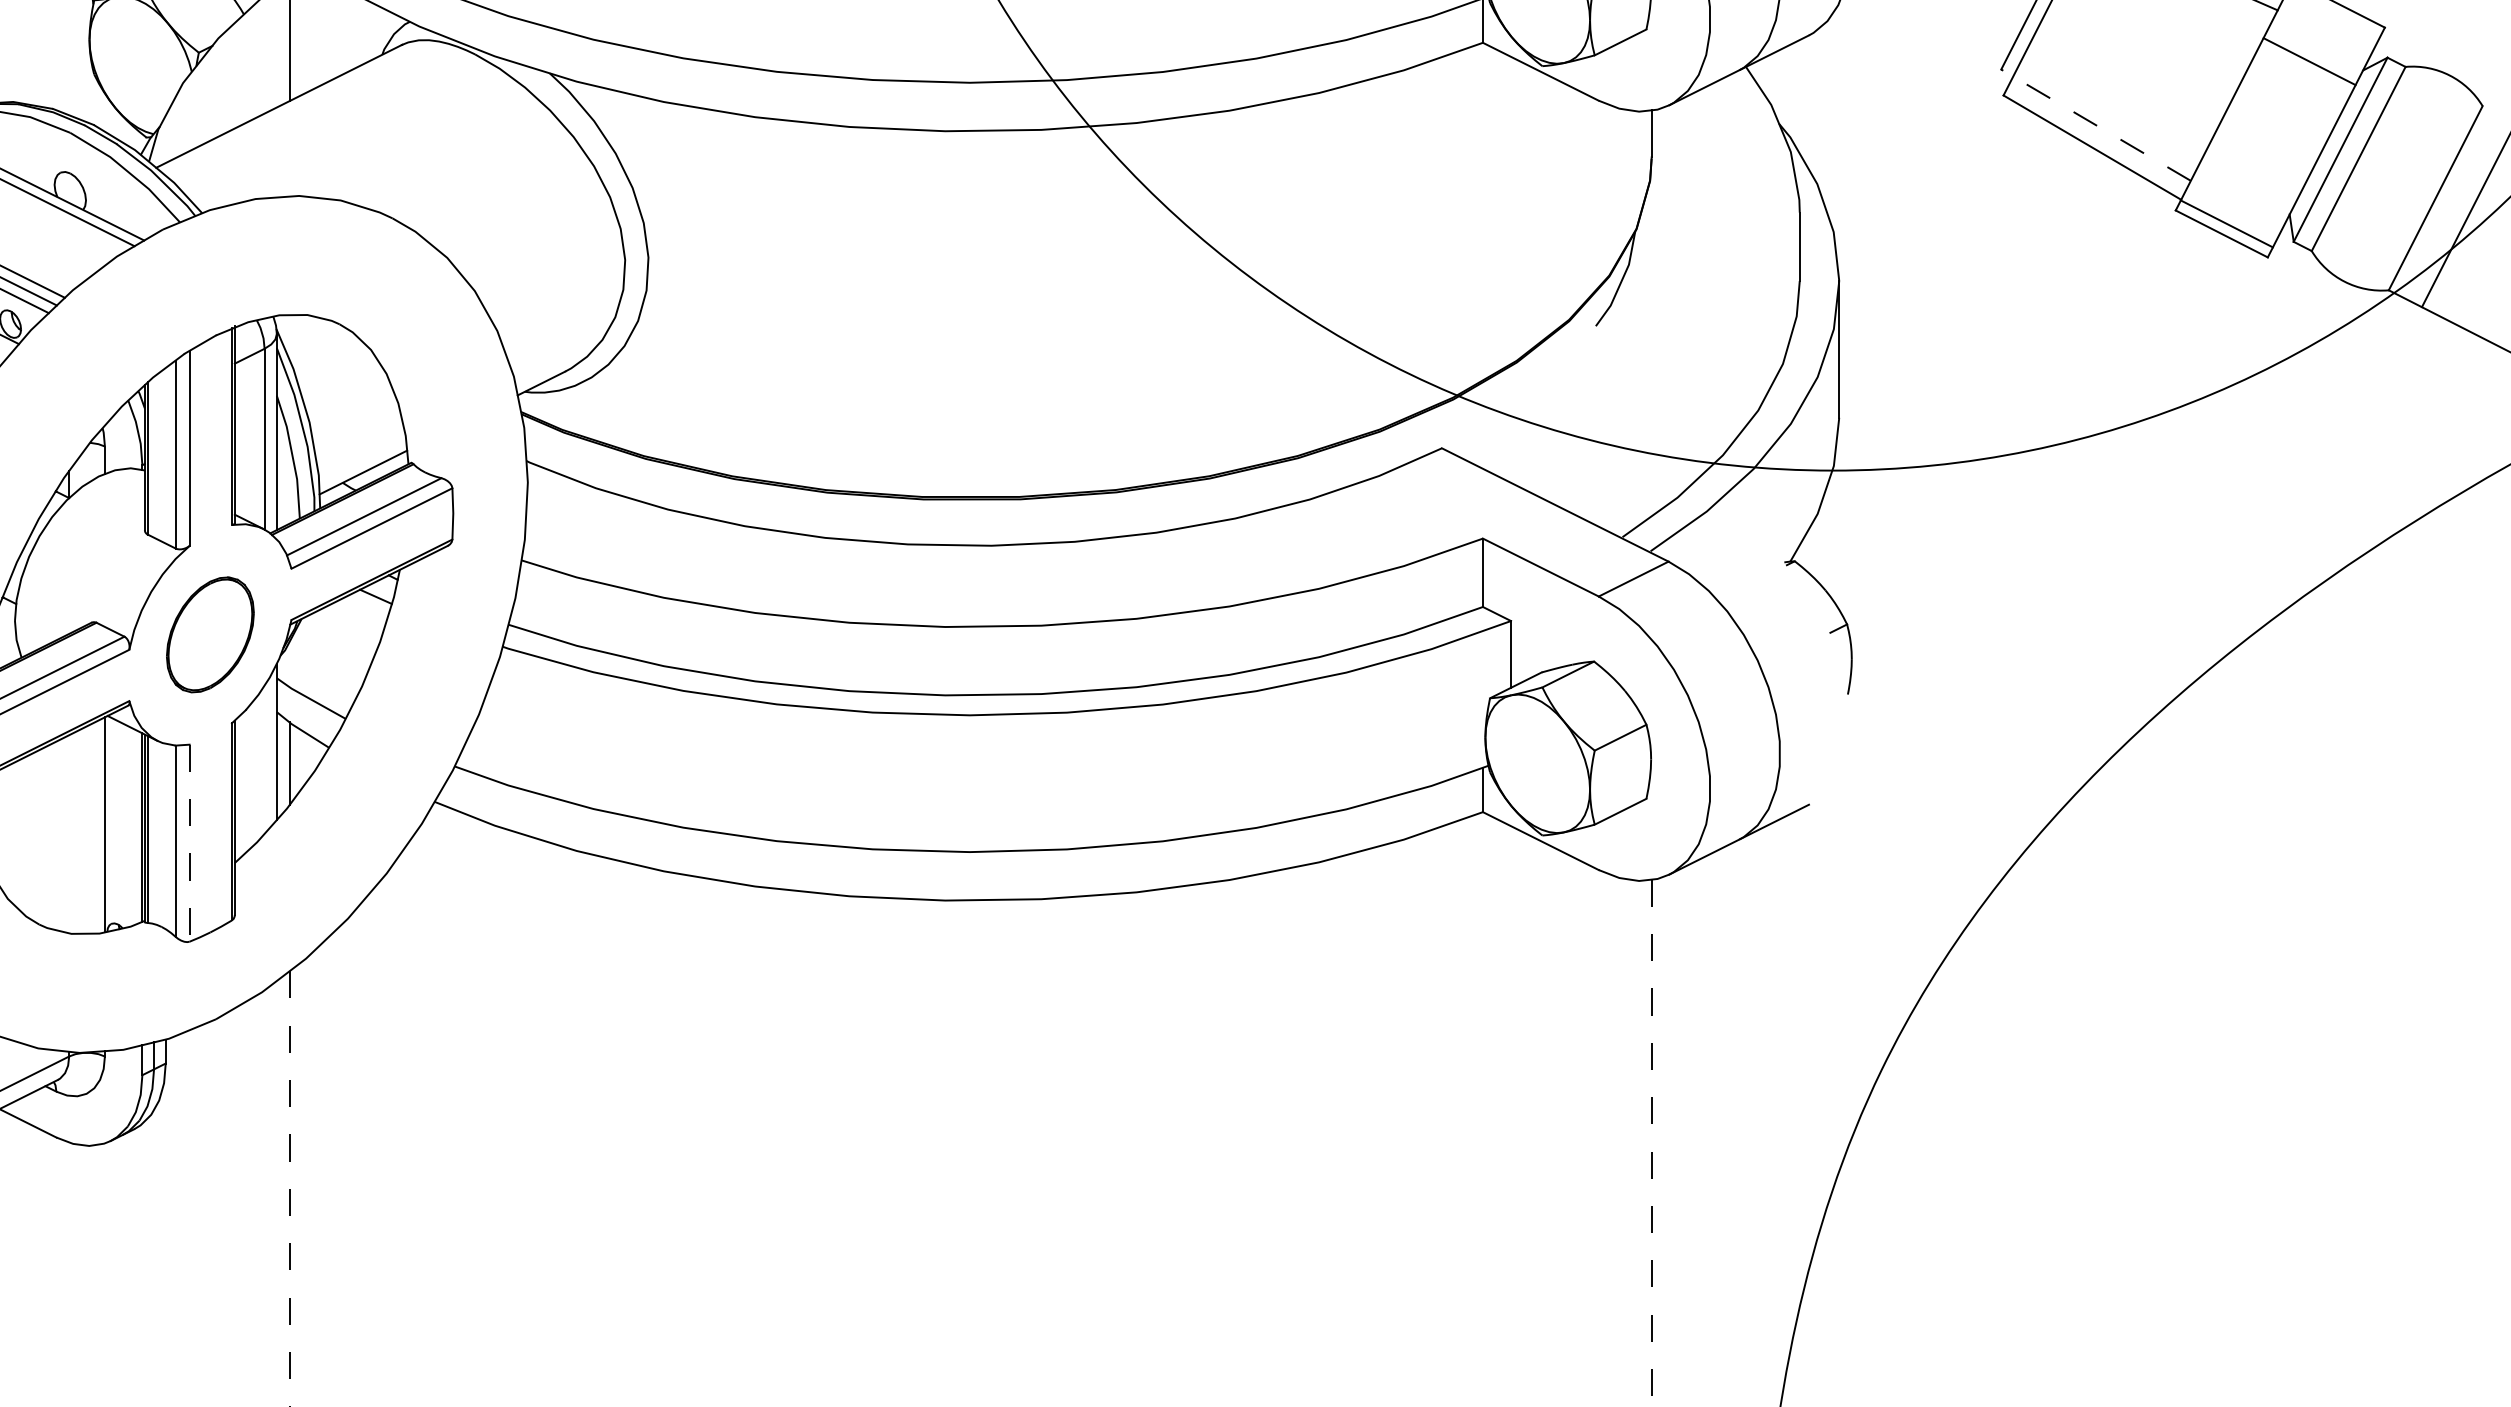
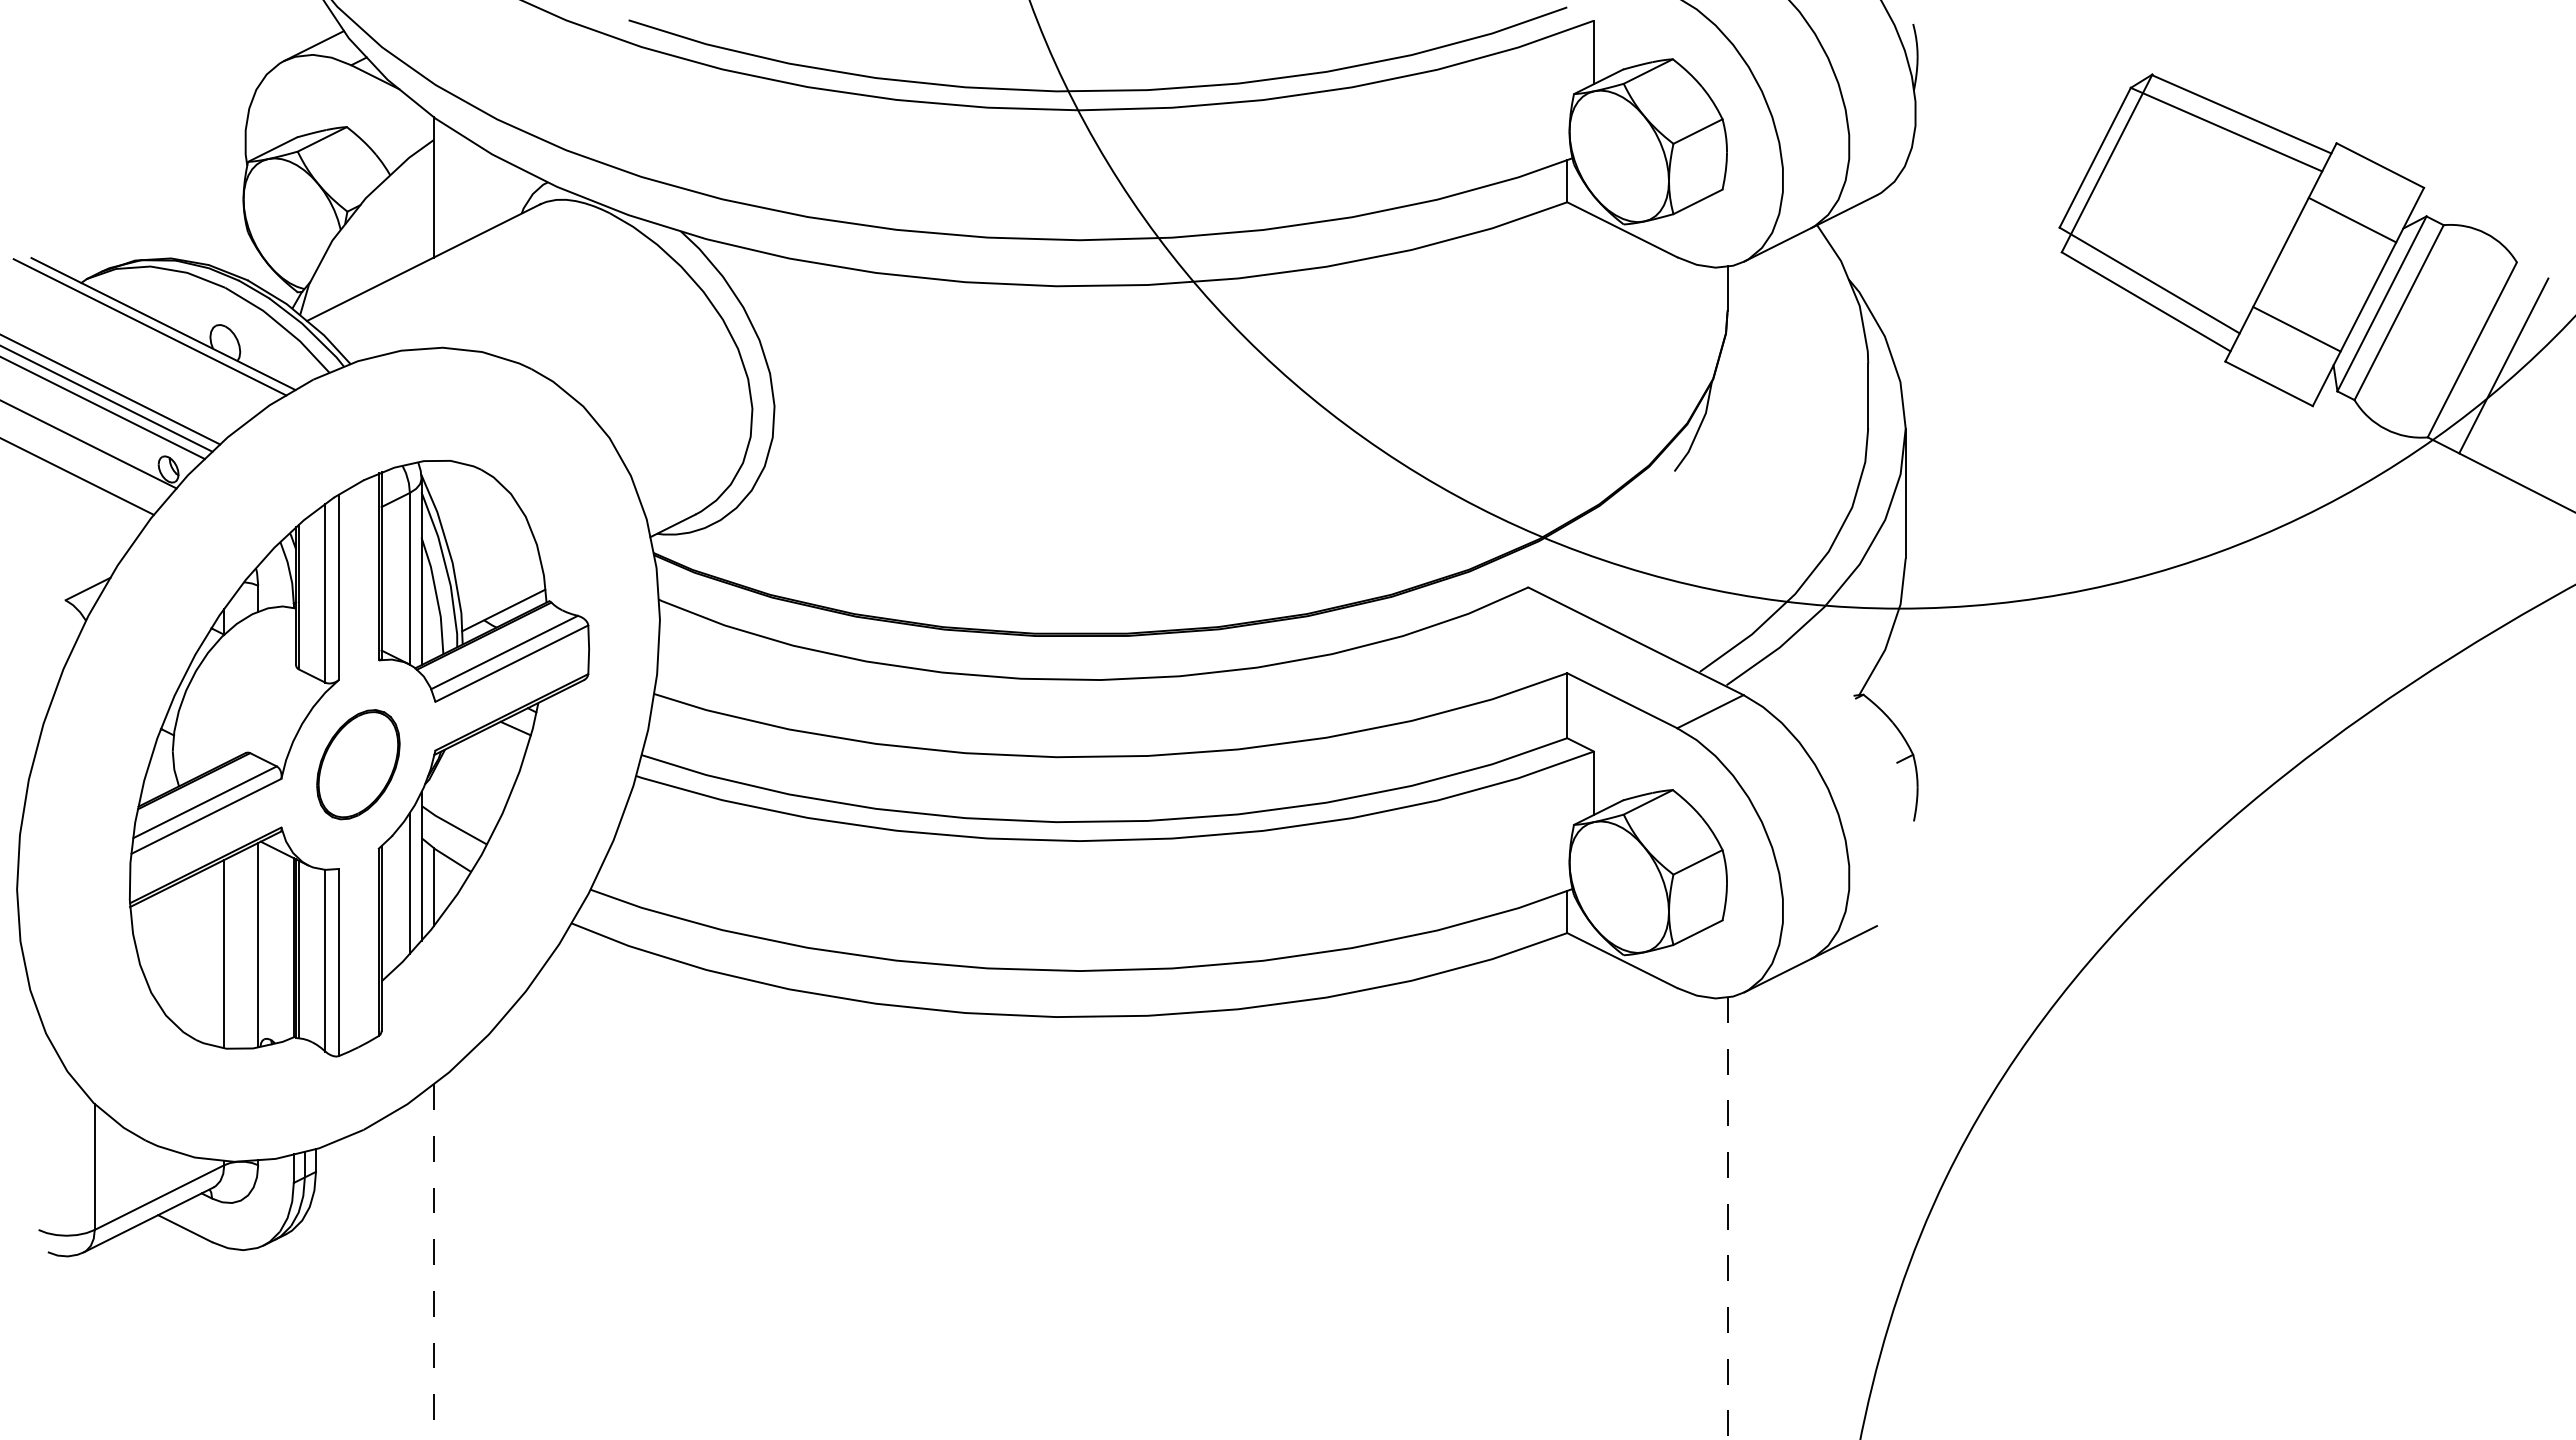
line: (2095, 125) -> (2149, 280), dashed -> solid
line: (2226, 224) -> (2296, 329), moved
line: (264, 758) -> (409, 882), added
line: (69, 834) -> (224, 954), added
line: (189, 843) -> (338, 962), dashed -> solid

